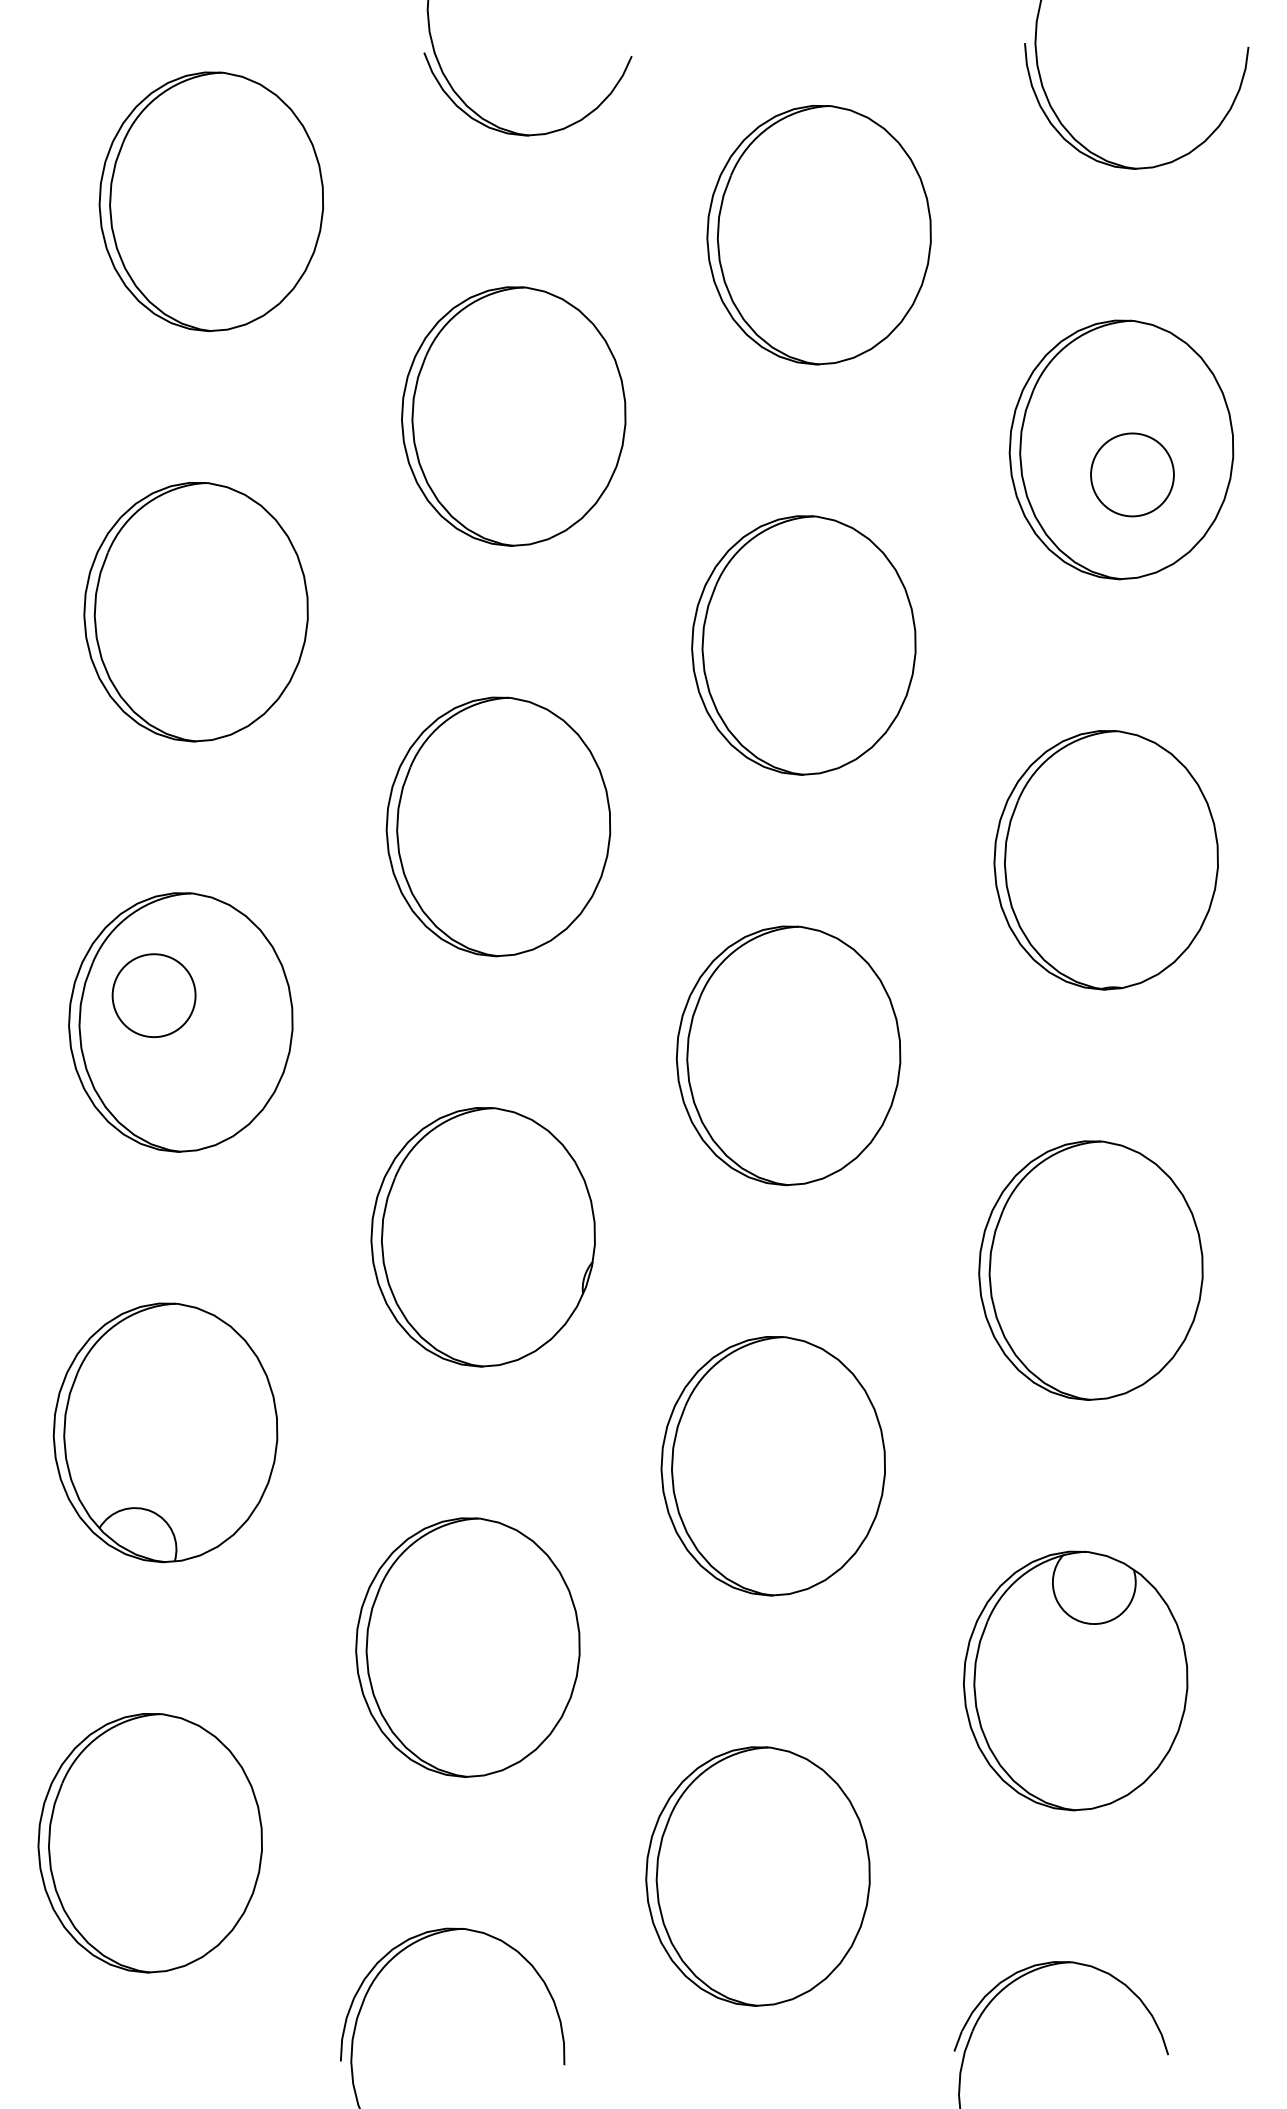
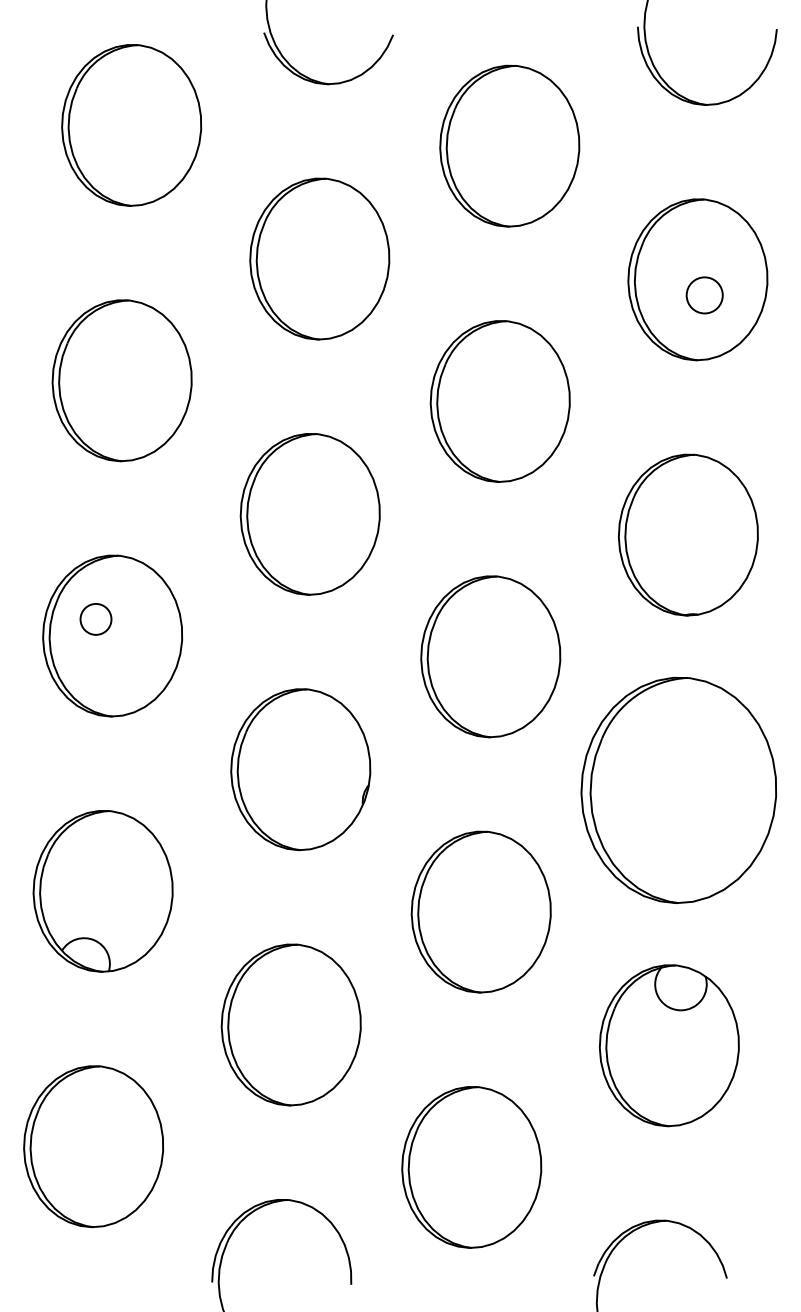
circle: (1132, 475) -> (704, 295), size x0.7
circle: (153, 995) -> (95, 619), size x0.6
part: (1090, 1270) -> (678, 790), size x1.4

